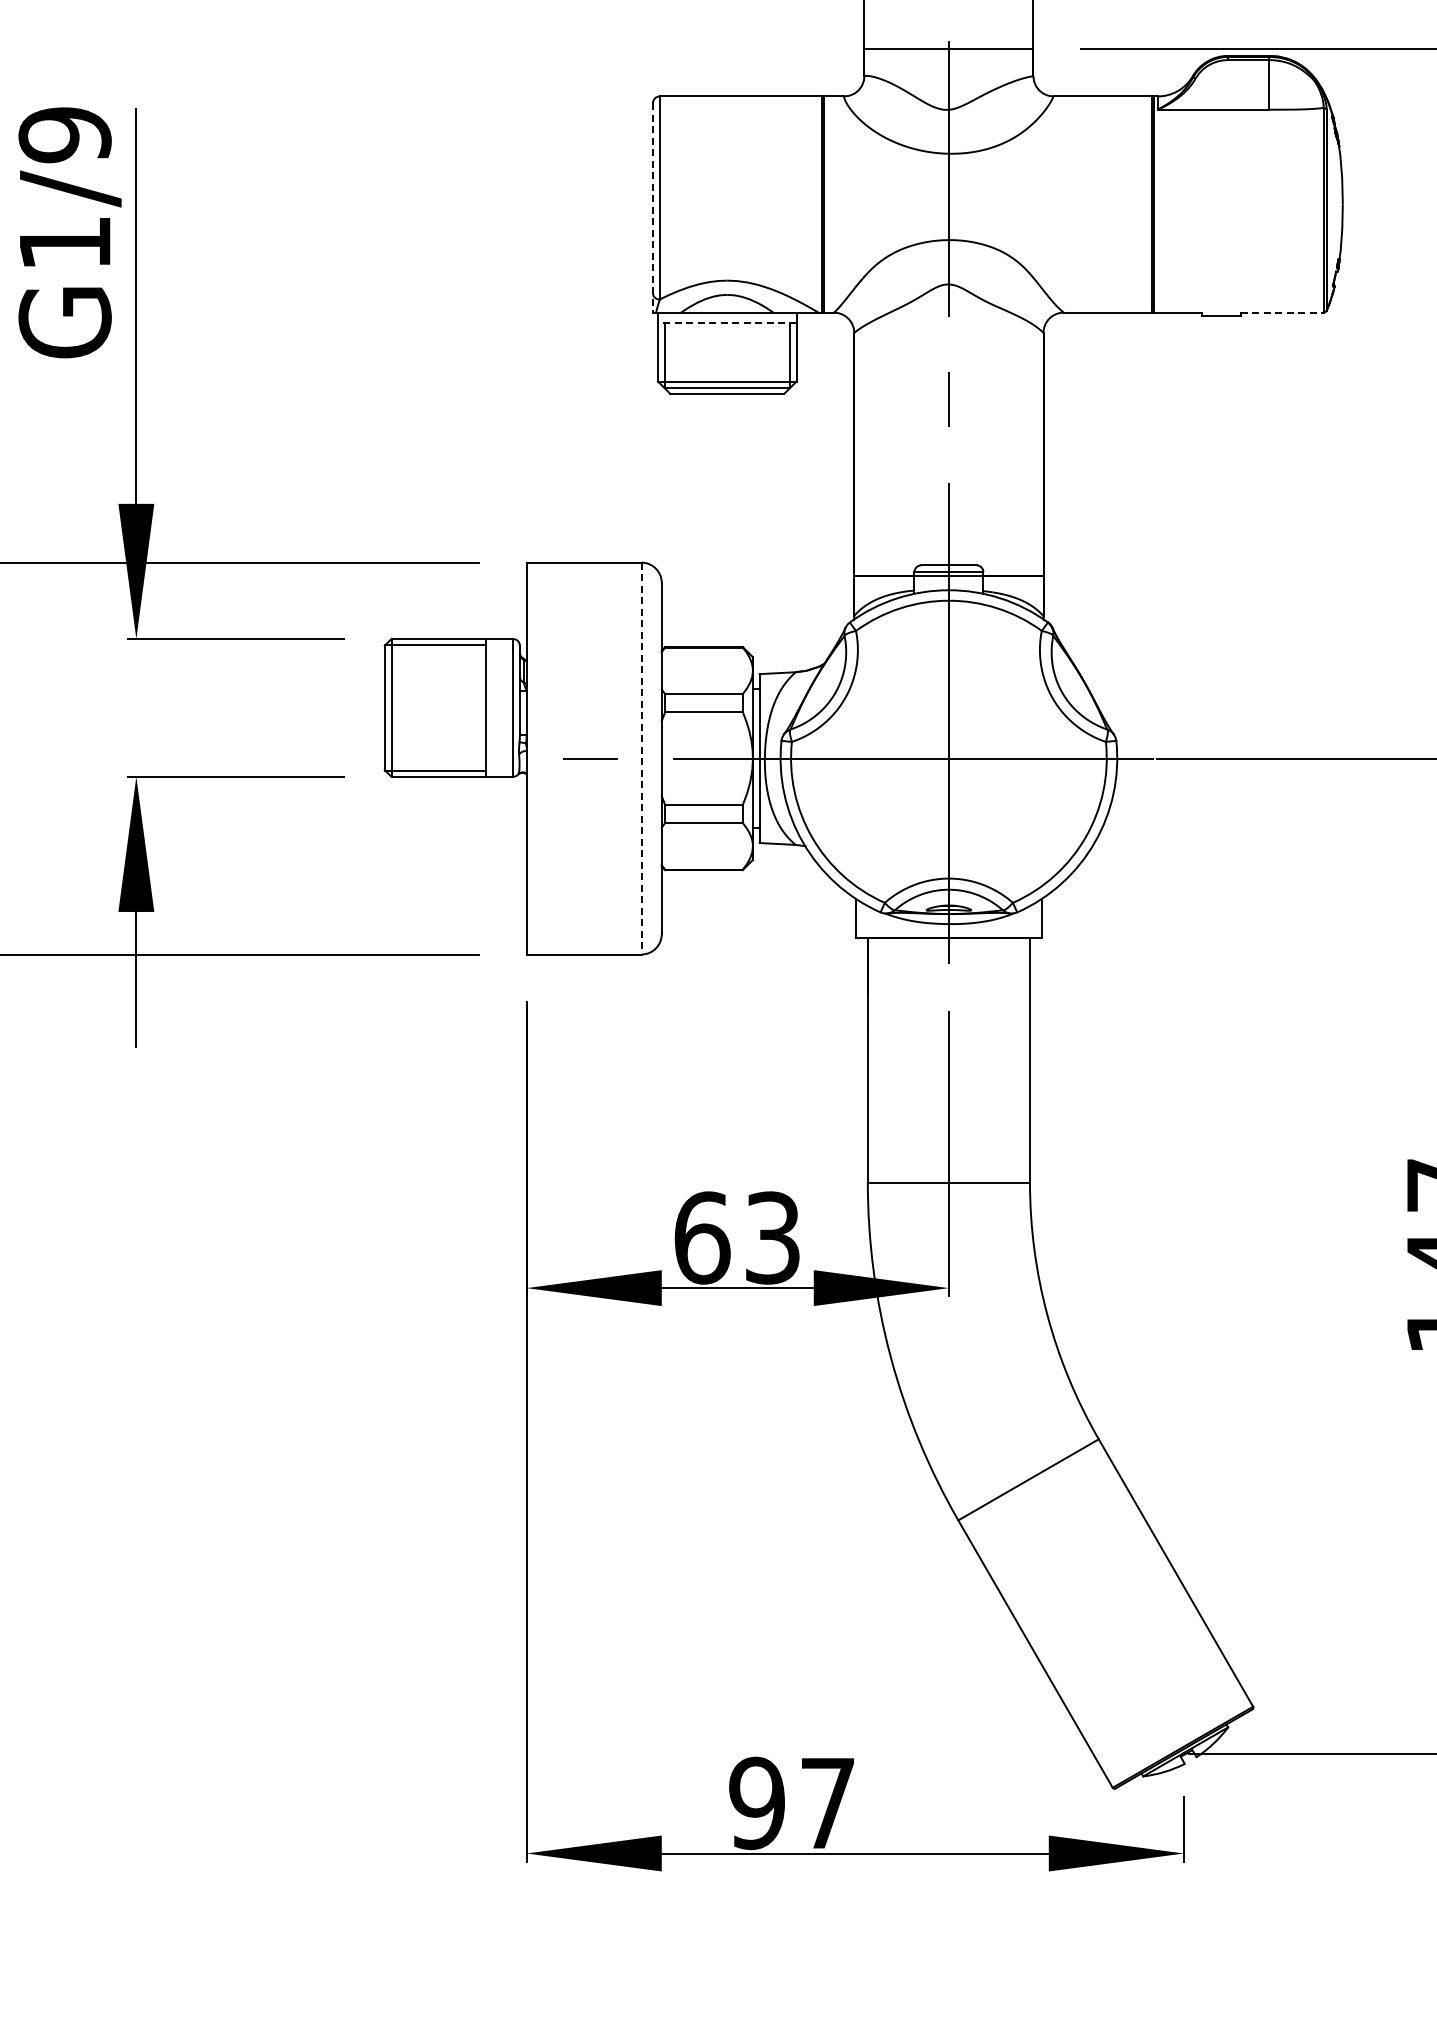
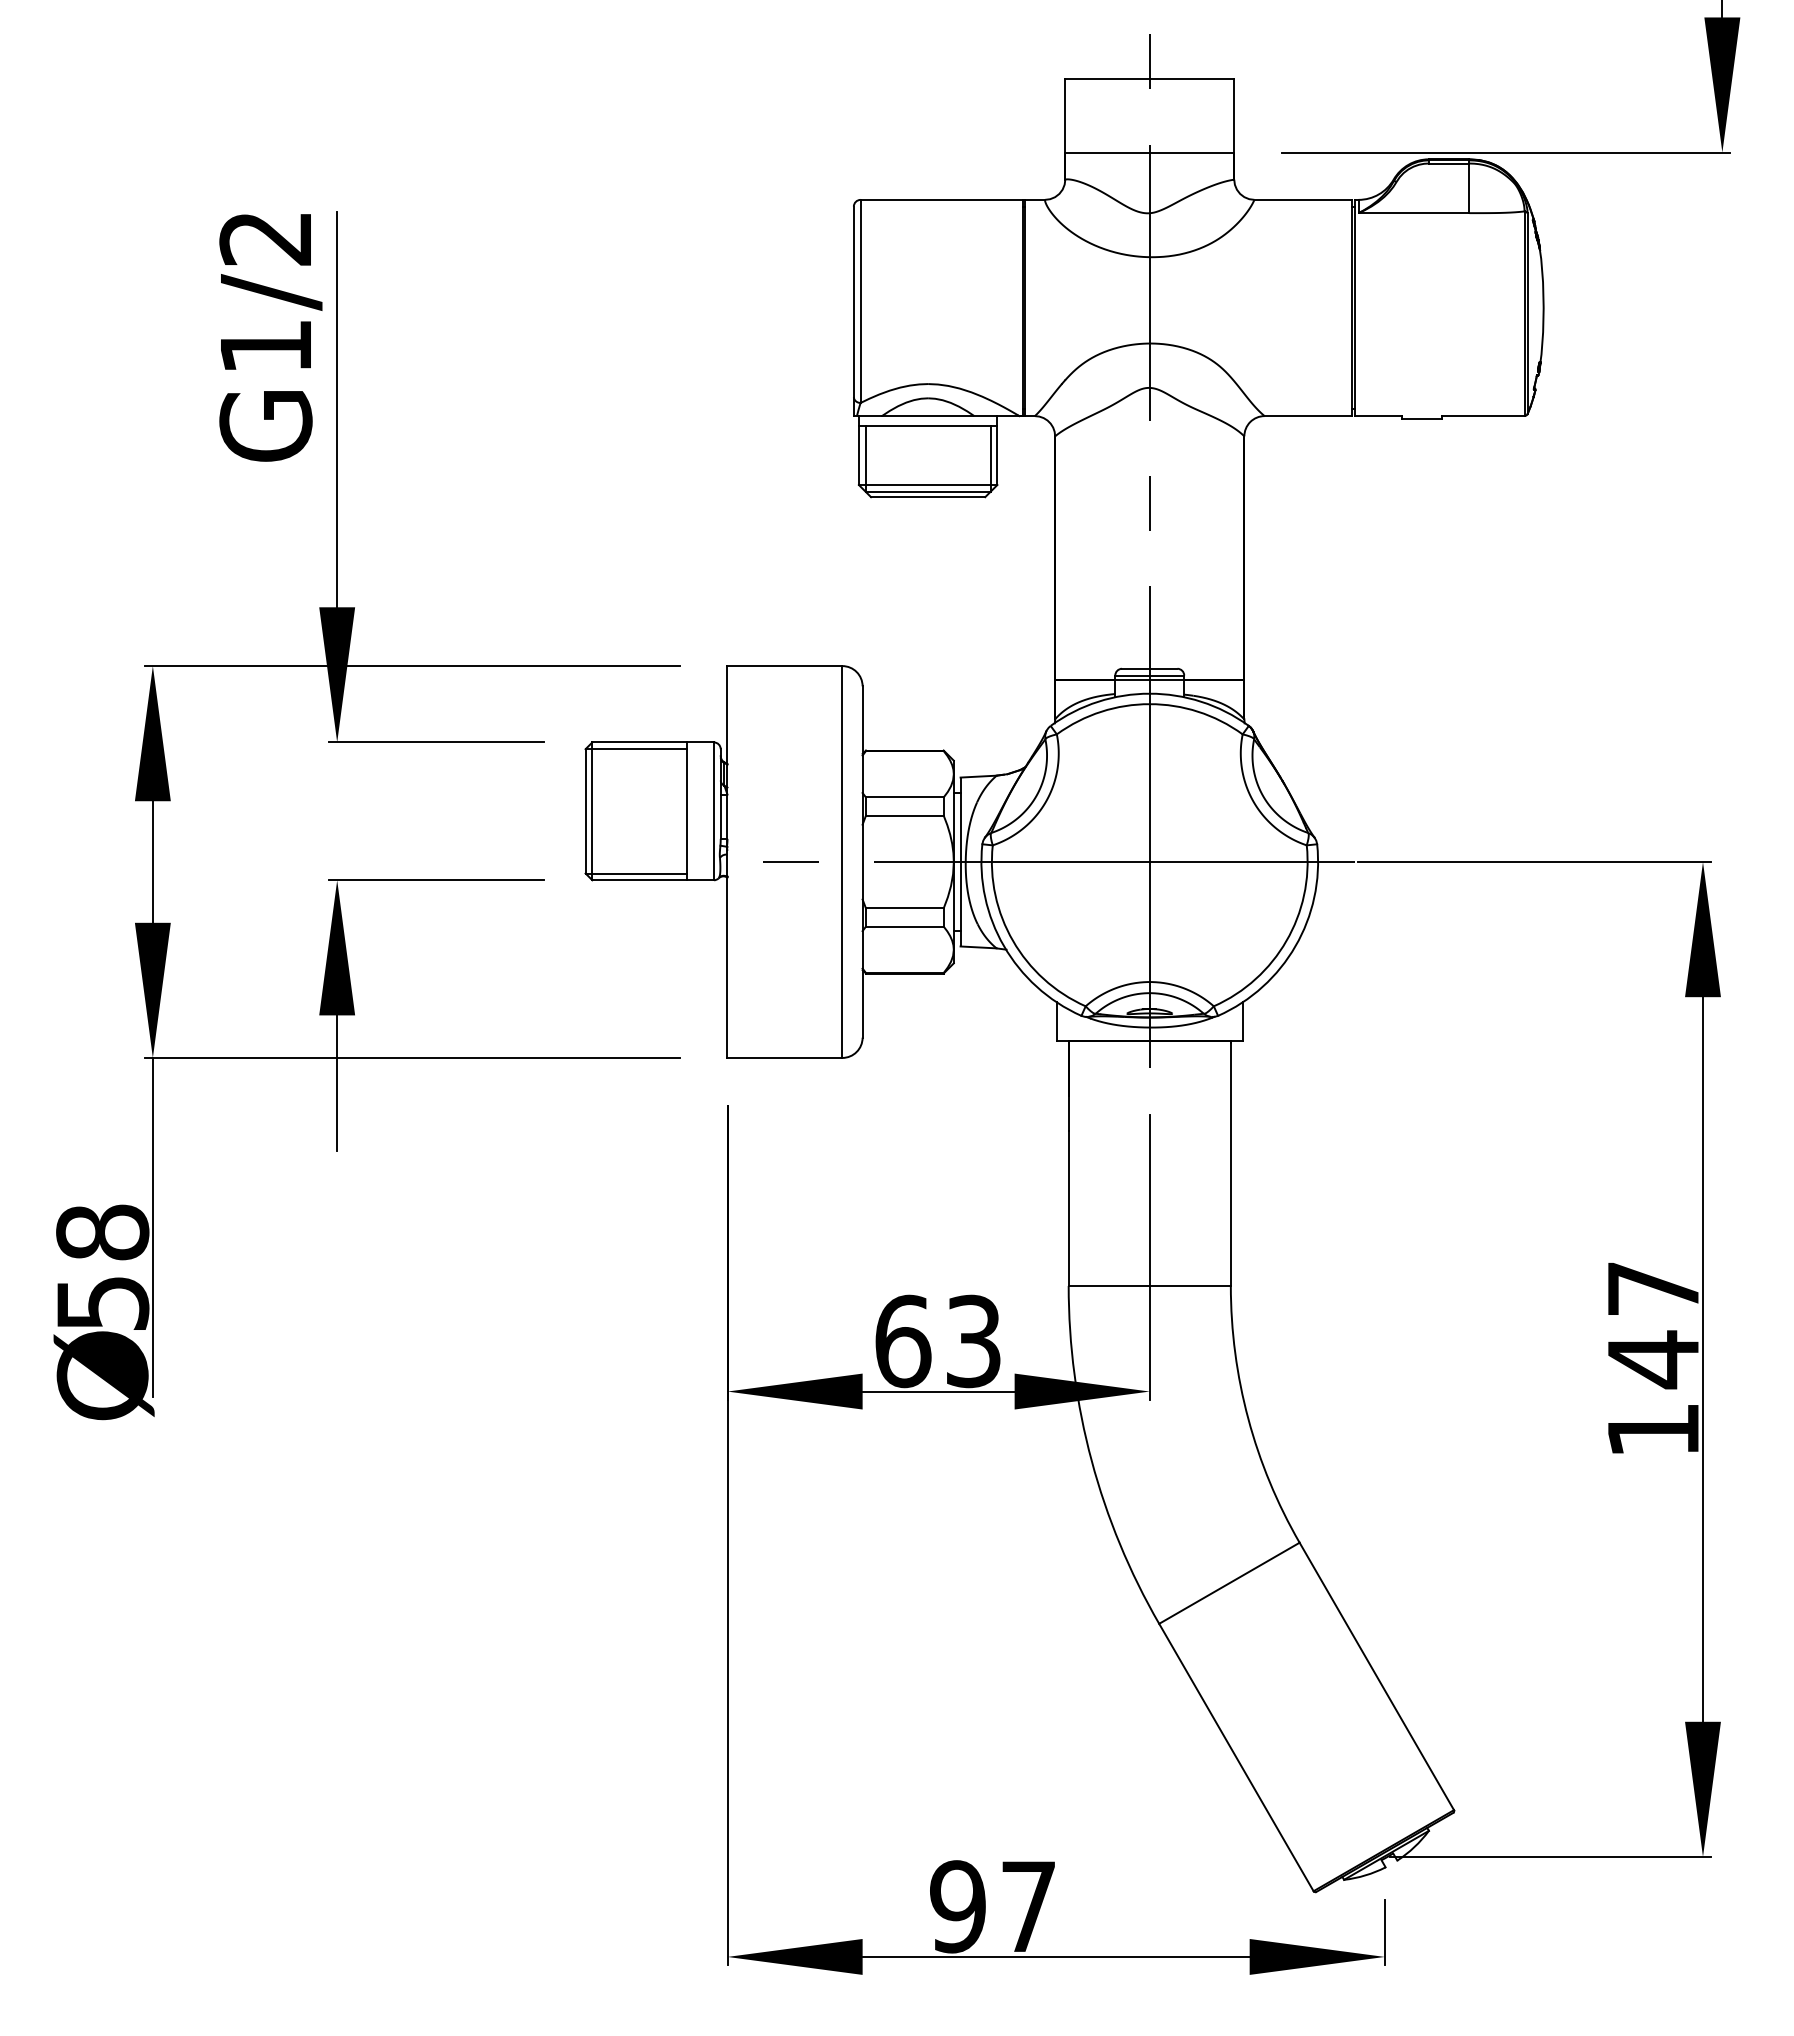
text: (64, 135) -> (265, 238), G1/9 -> G1/2
line: (652, 208) -> (853, 311), dashed -> solid
line: (1282, 313) -> (1483, 416), dashed -> solid
line: (726, 323) -> (927, 426), dashed -> solid
line: (641, 759) -> (842, 862), dashed -> solid

